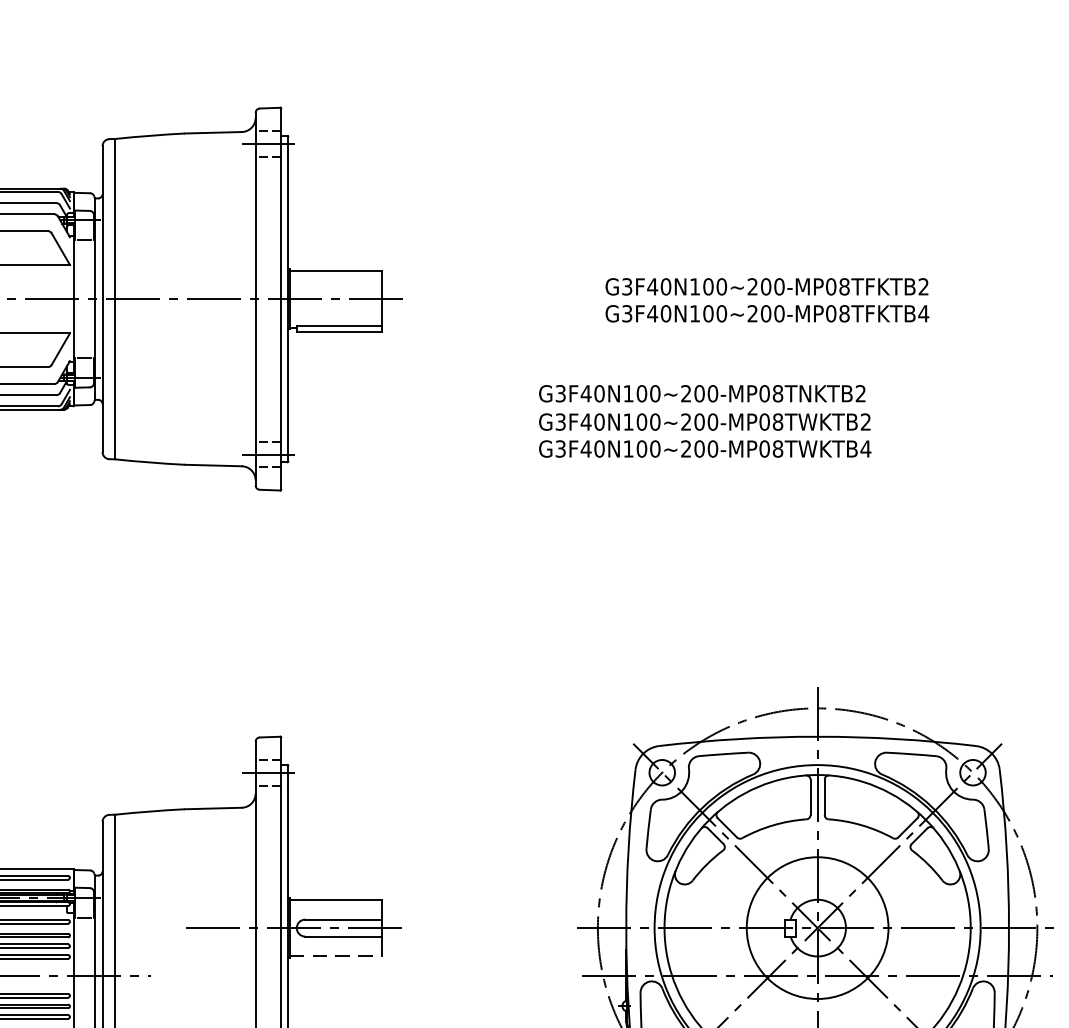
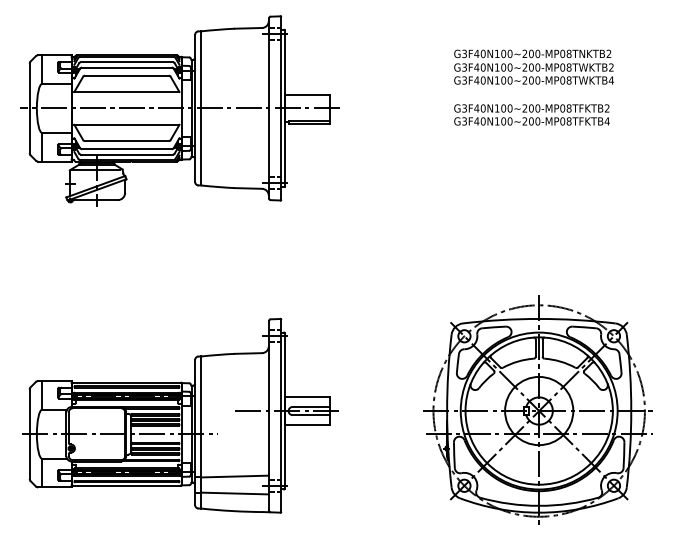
text: (766, 299) -> (531, 114), moved
text: (703, 419) -> (533, 66), moved
line: (336, 956) -> (307, 424), dashed -> solid

